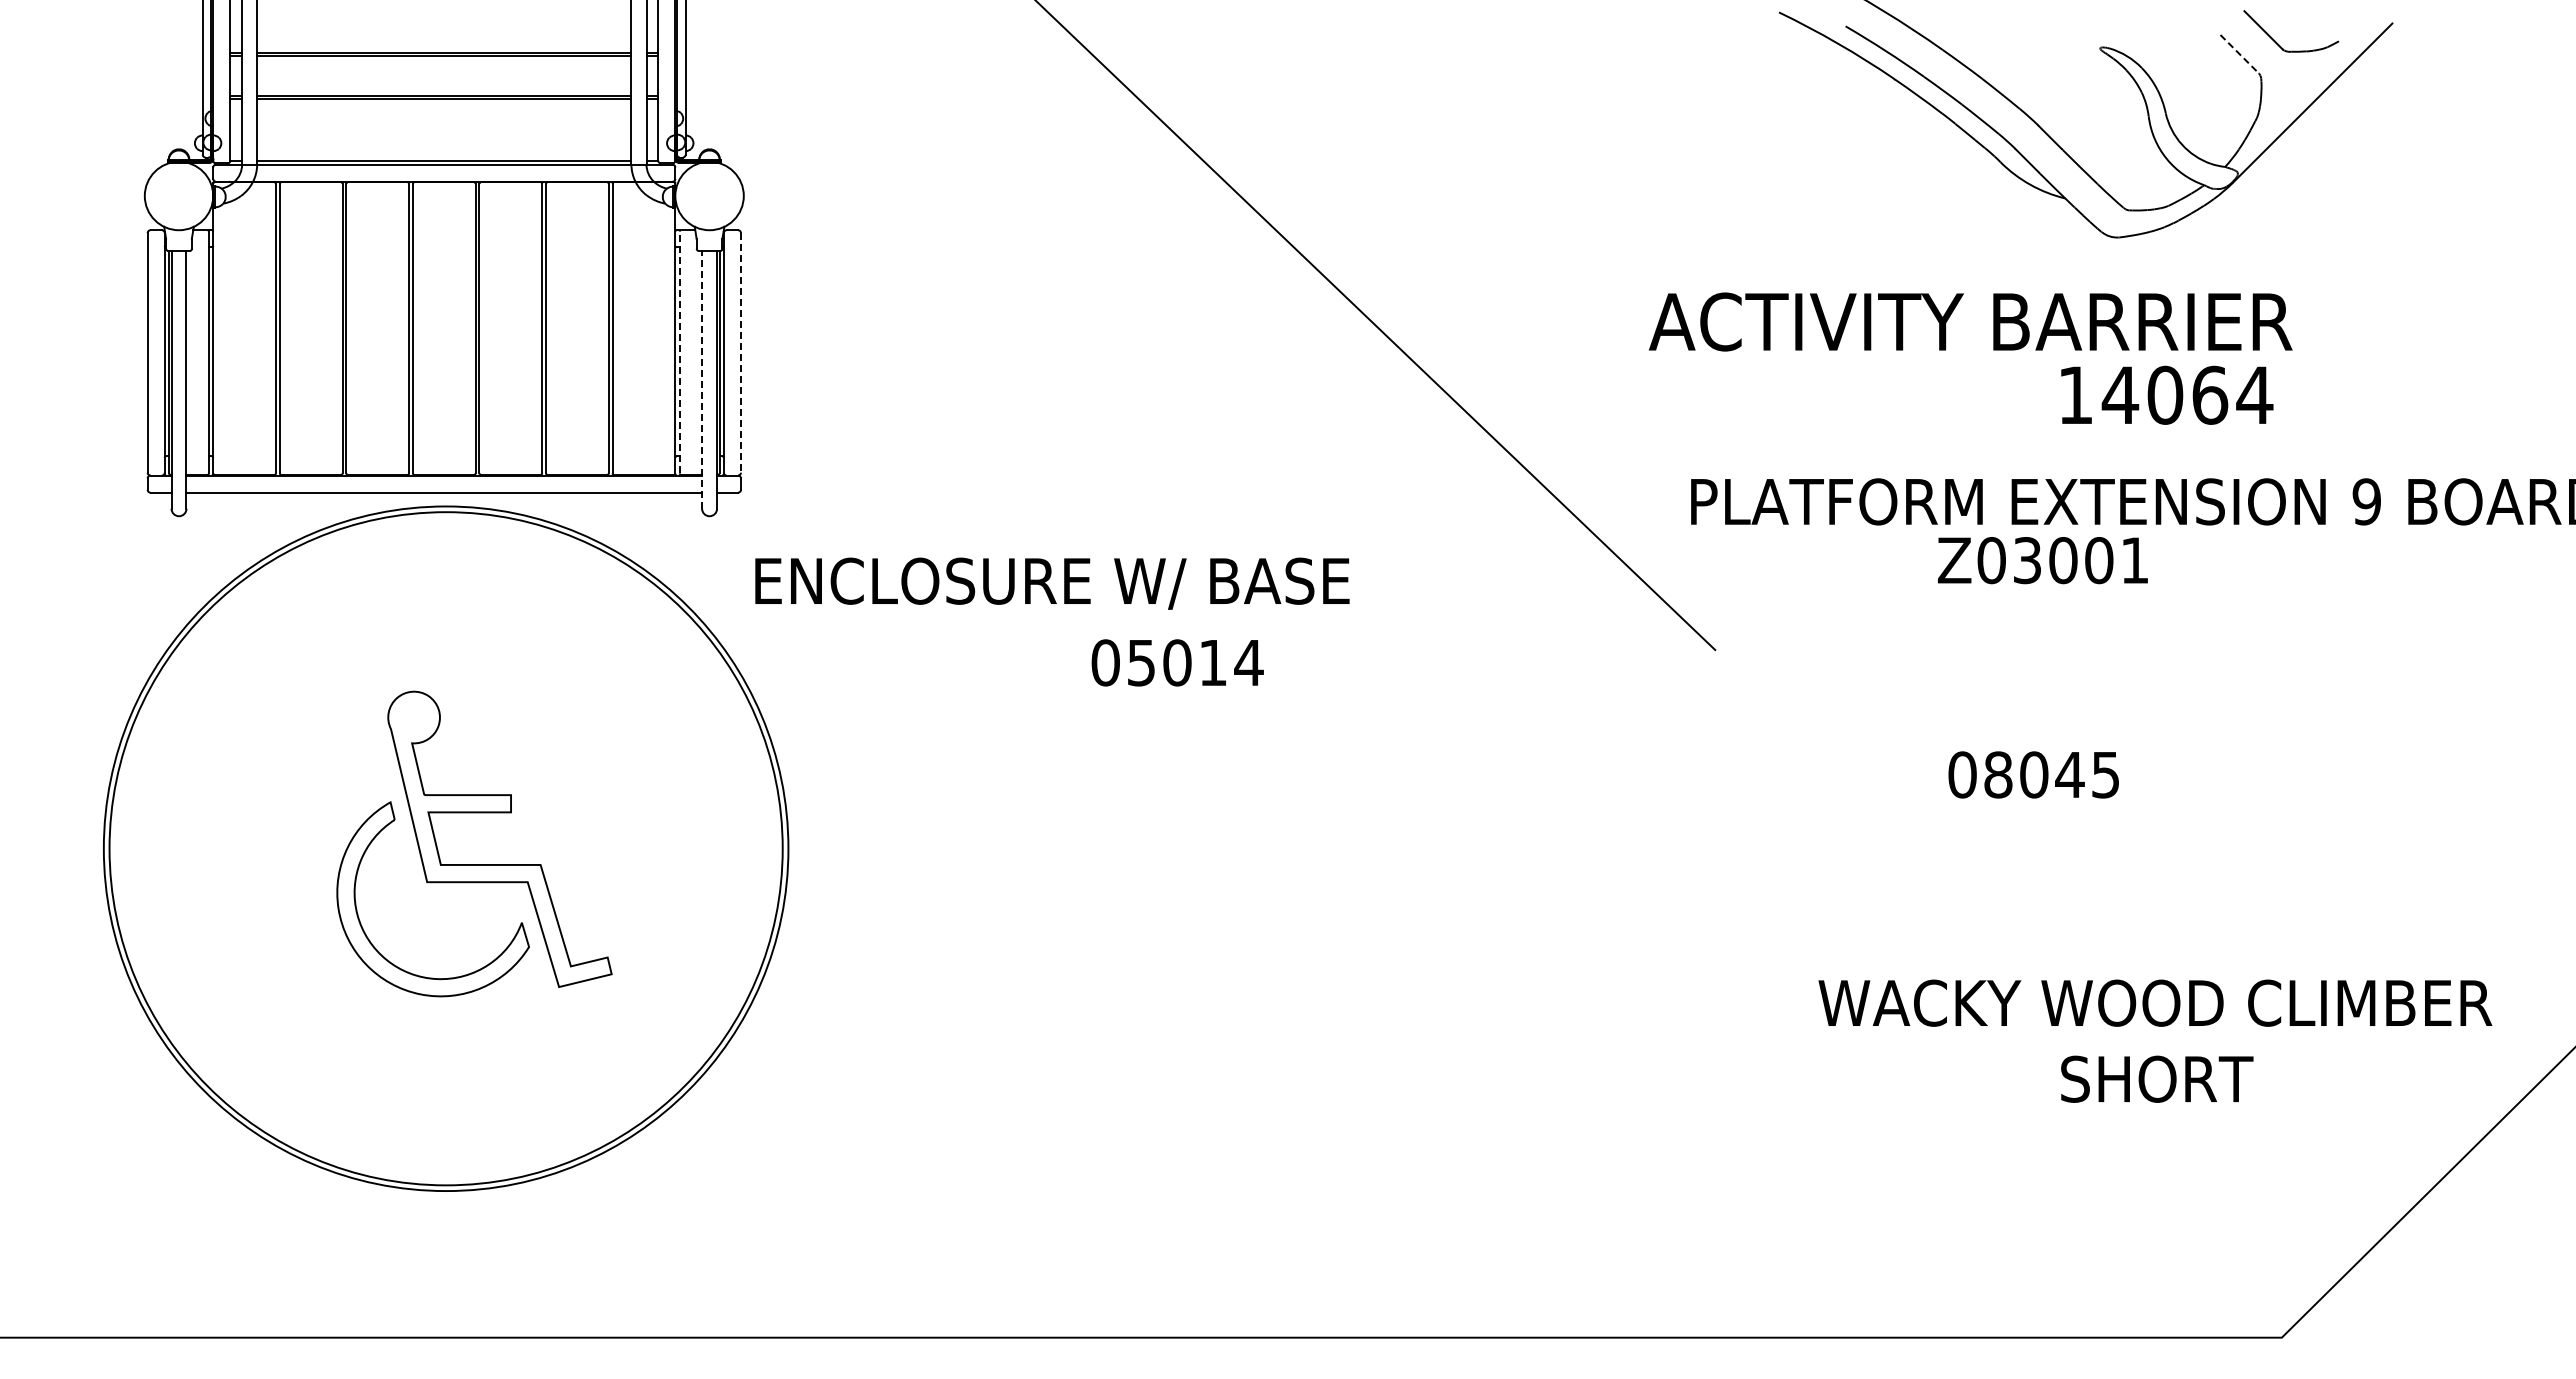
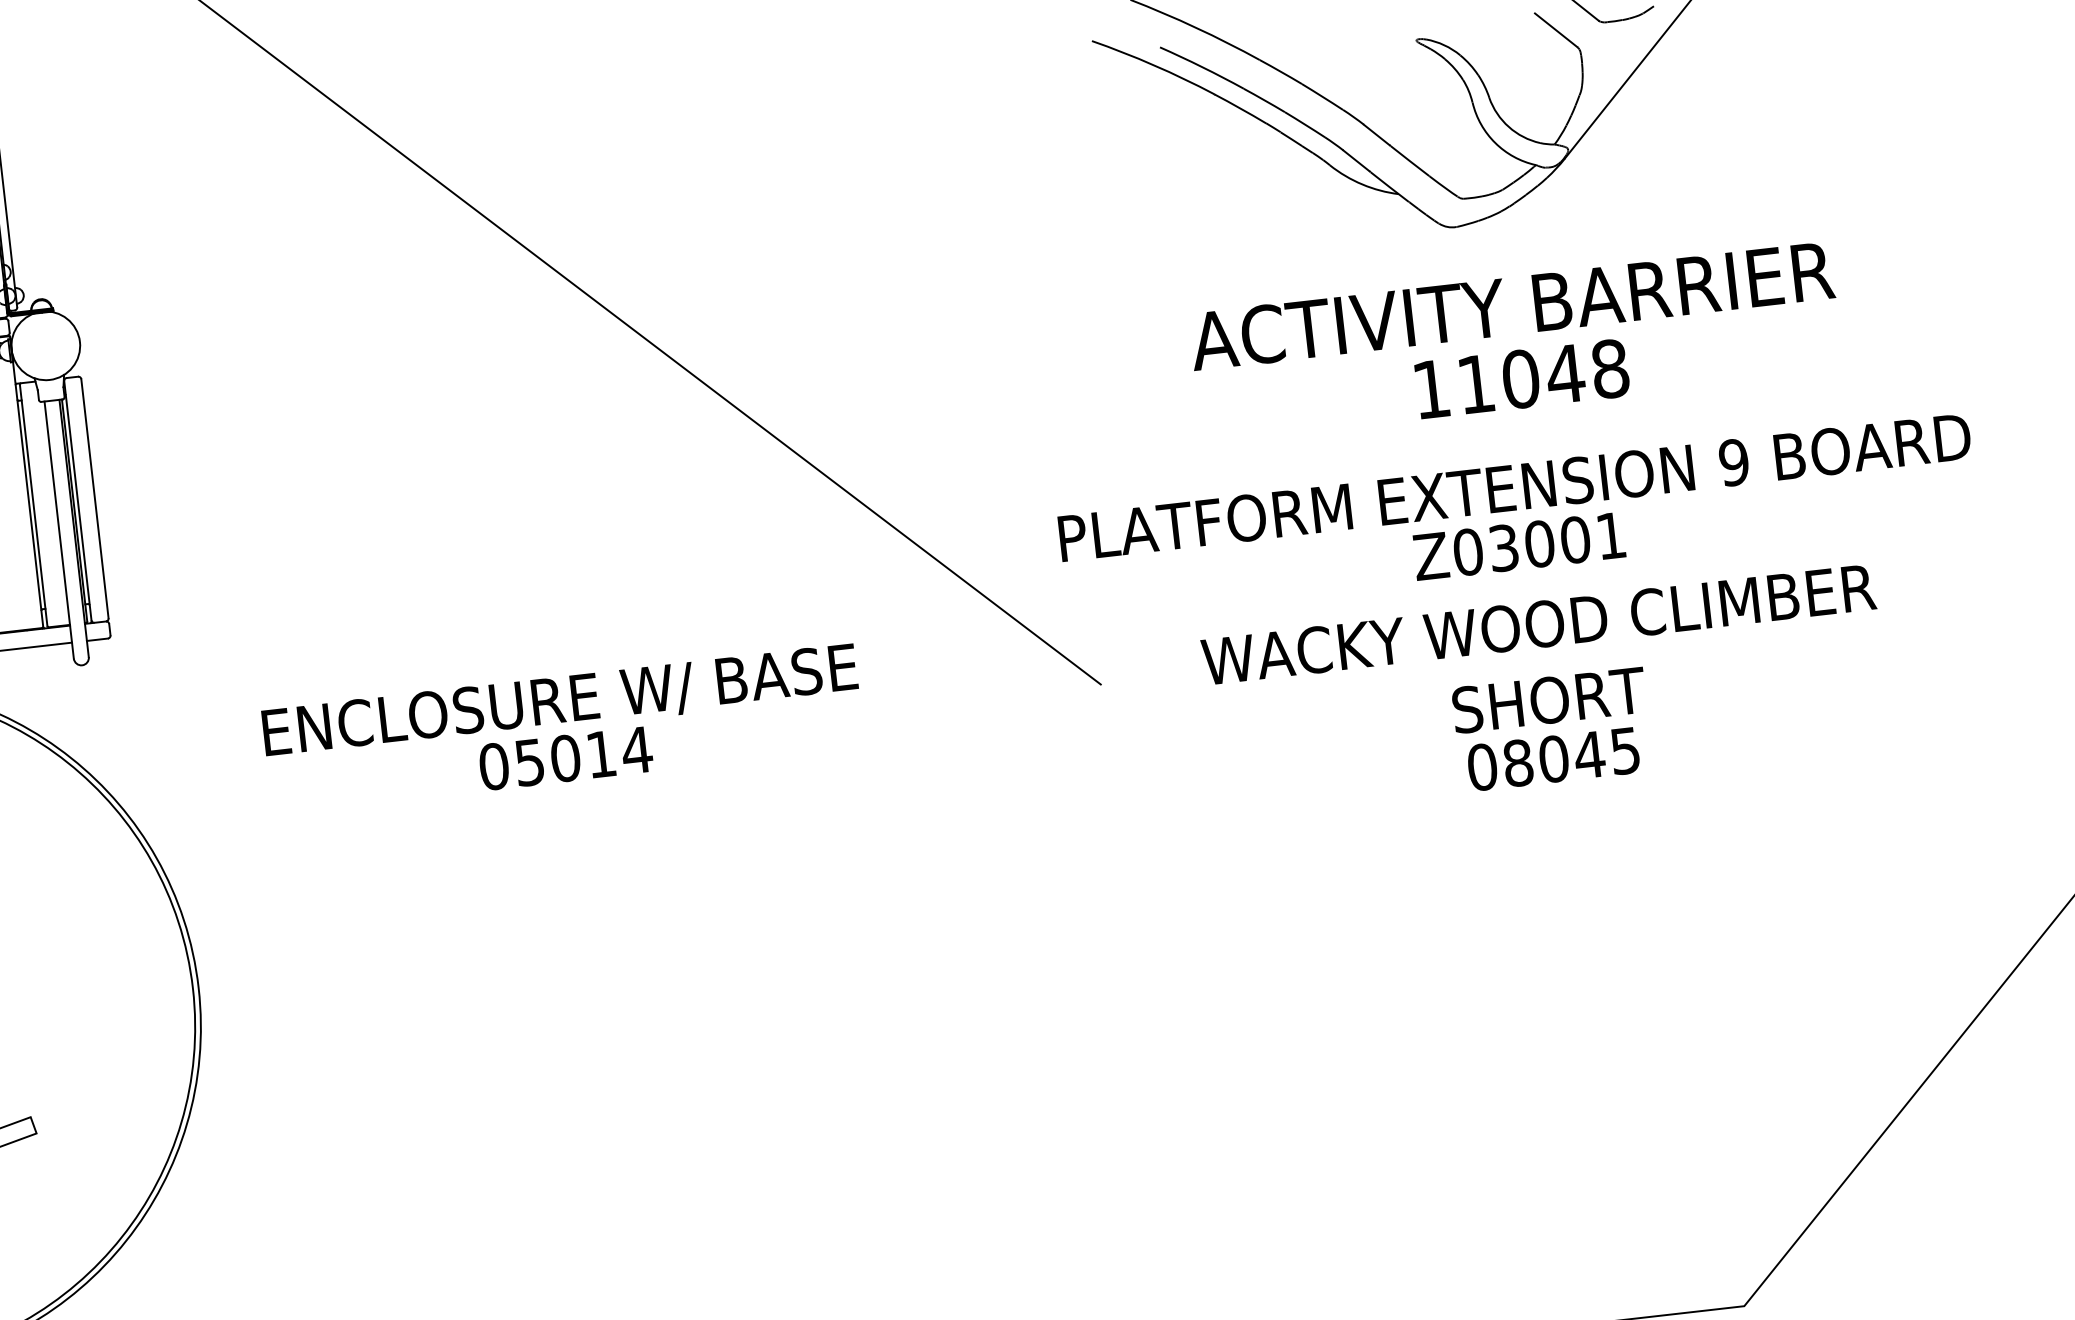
line: (2239, 54) -> (1556, 30), dashed -> solid
text: (1970, 321) -> (1511, 305), moved
line: (679, 352) -> (33, 505), dashed -> solid
line: (740, 352) -> (94, 498), dashed -> solid
line: (702, 379) -> (59, 529), dashed -> solid
text: (2187, 394) -> (1542, 375), 14064 -> 11048
text: (2042, 560) -> (1518, 546), moved
text: (1052, 583) -> (560, 702), moved
text: (2033, 774) -> (1553, 758), moved
text: (2155, 1040) -> (1543, 661), moved

